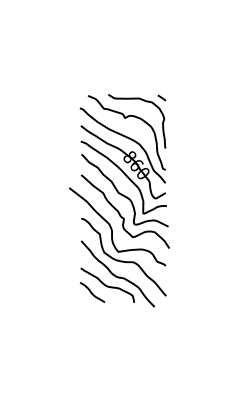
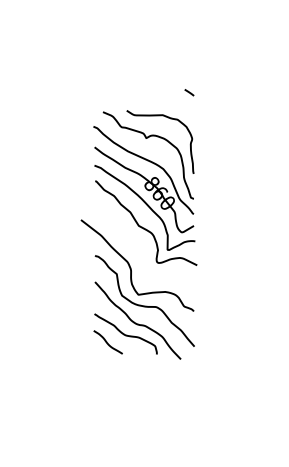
line: (161, 97) -> (189, 92), moved
curve: (120, 213) -> (140, 249), removed

